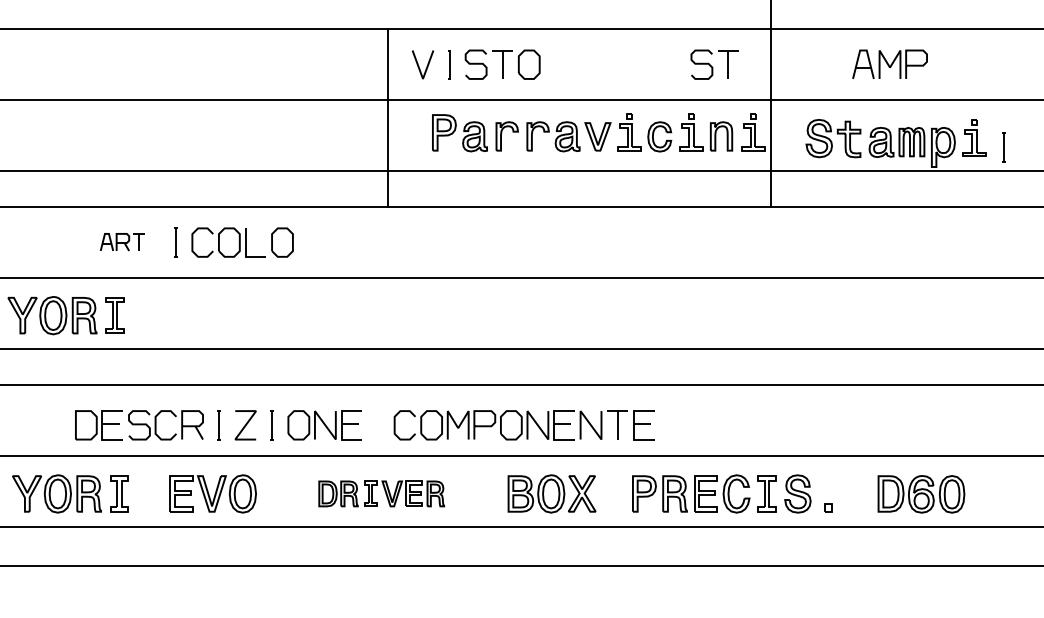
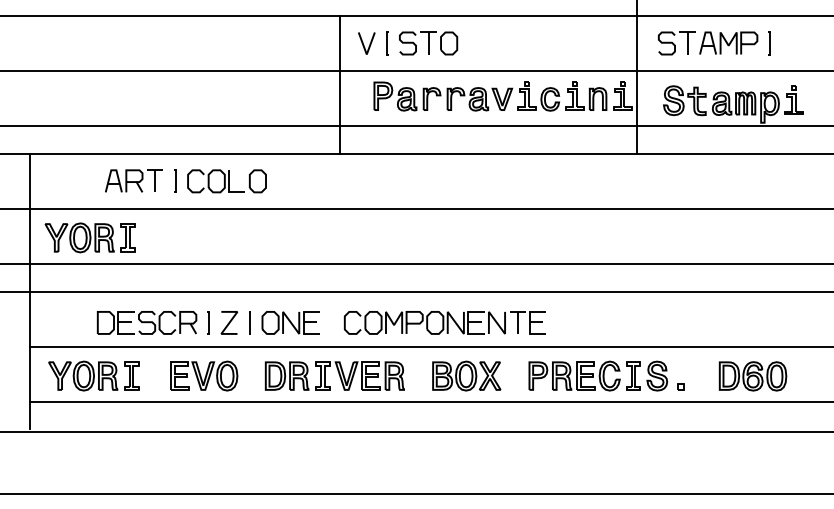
part: (714, 64) -> (676, 43), moved
line: (1003, 147) -> (769, 43), moved
part: (121, 241) -> (133, 180), size x1.67
part: (381, 493) -> (334, 375), size x1.43

